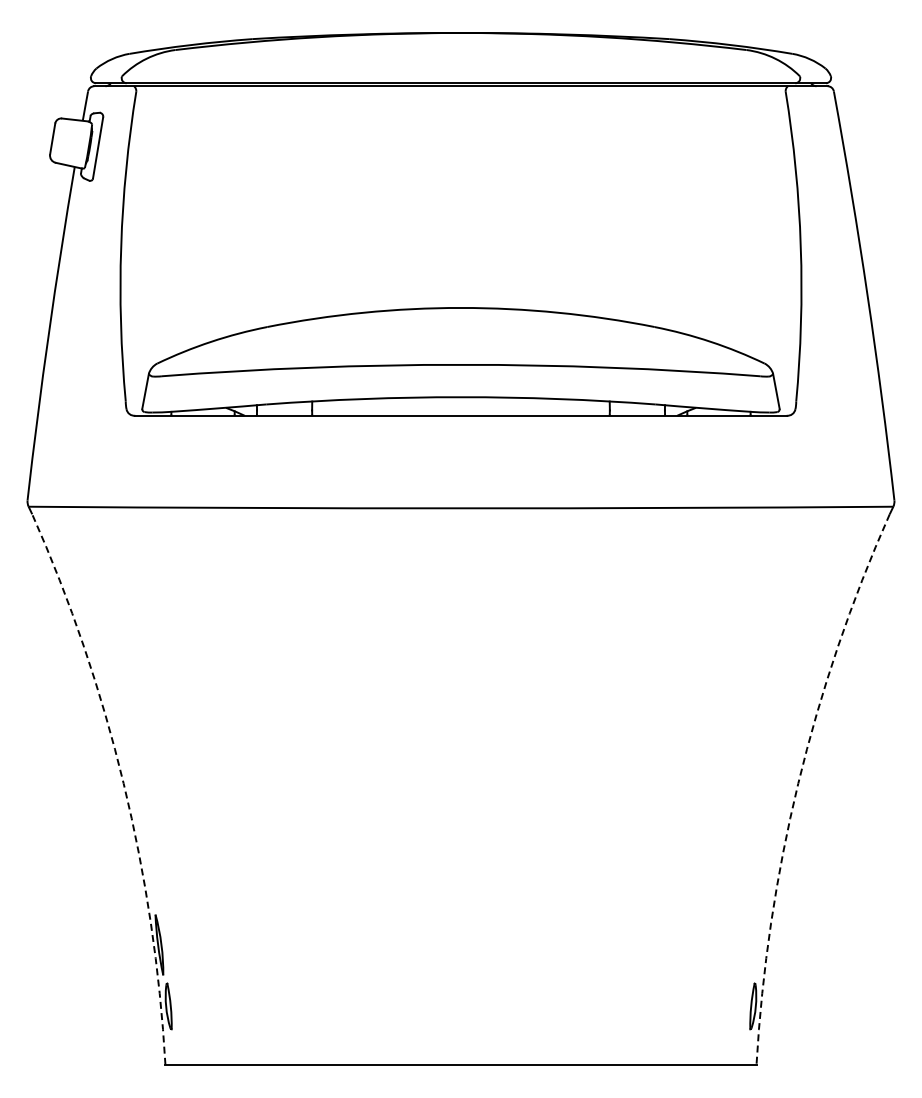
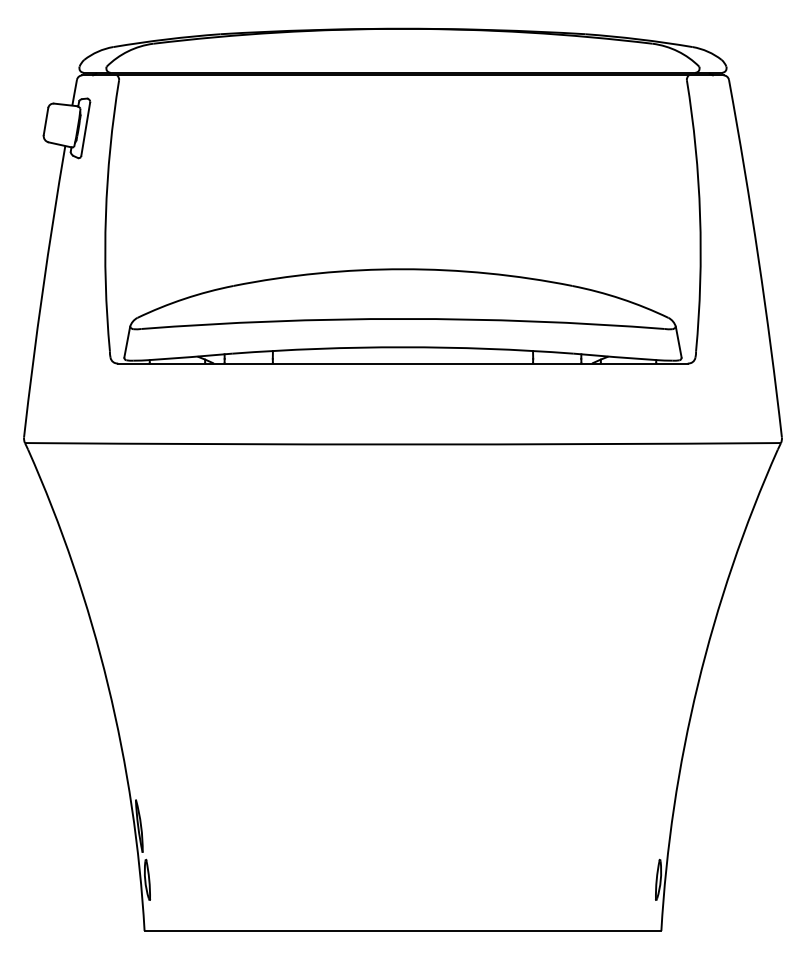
arc: (123, 783) -> (107, 685), dashed -> solid
arc: (798, 783) -> (698, 685), dashed -> solid

